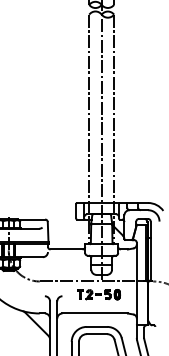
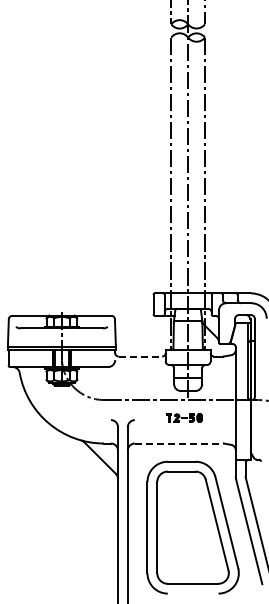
line: (66, 249) -> (140, 356), solid -> dashed
part: (99, 294) -> (184, 417), size x0.6
line: (95, 313) -> (179, 443), solid -> dashed

